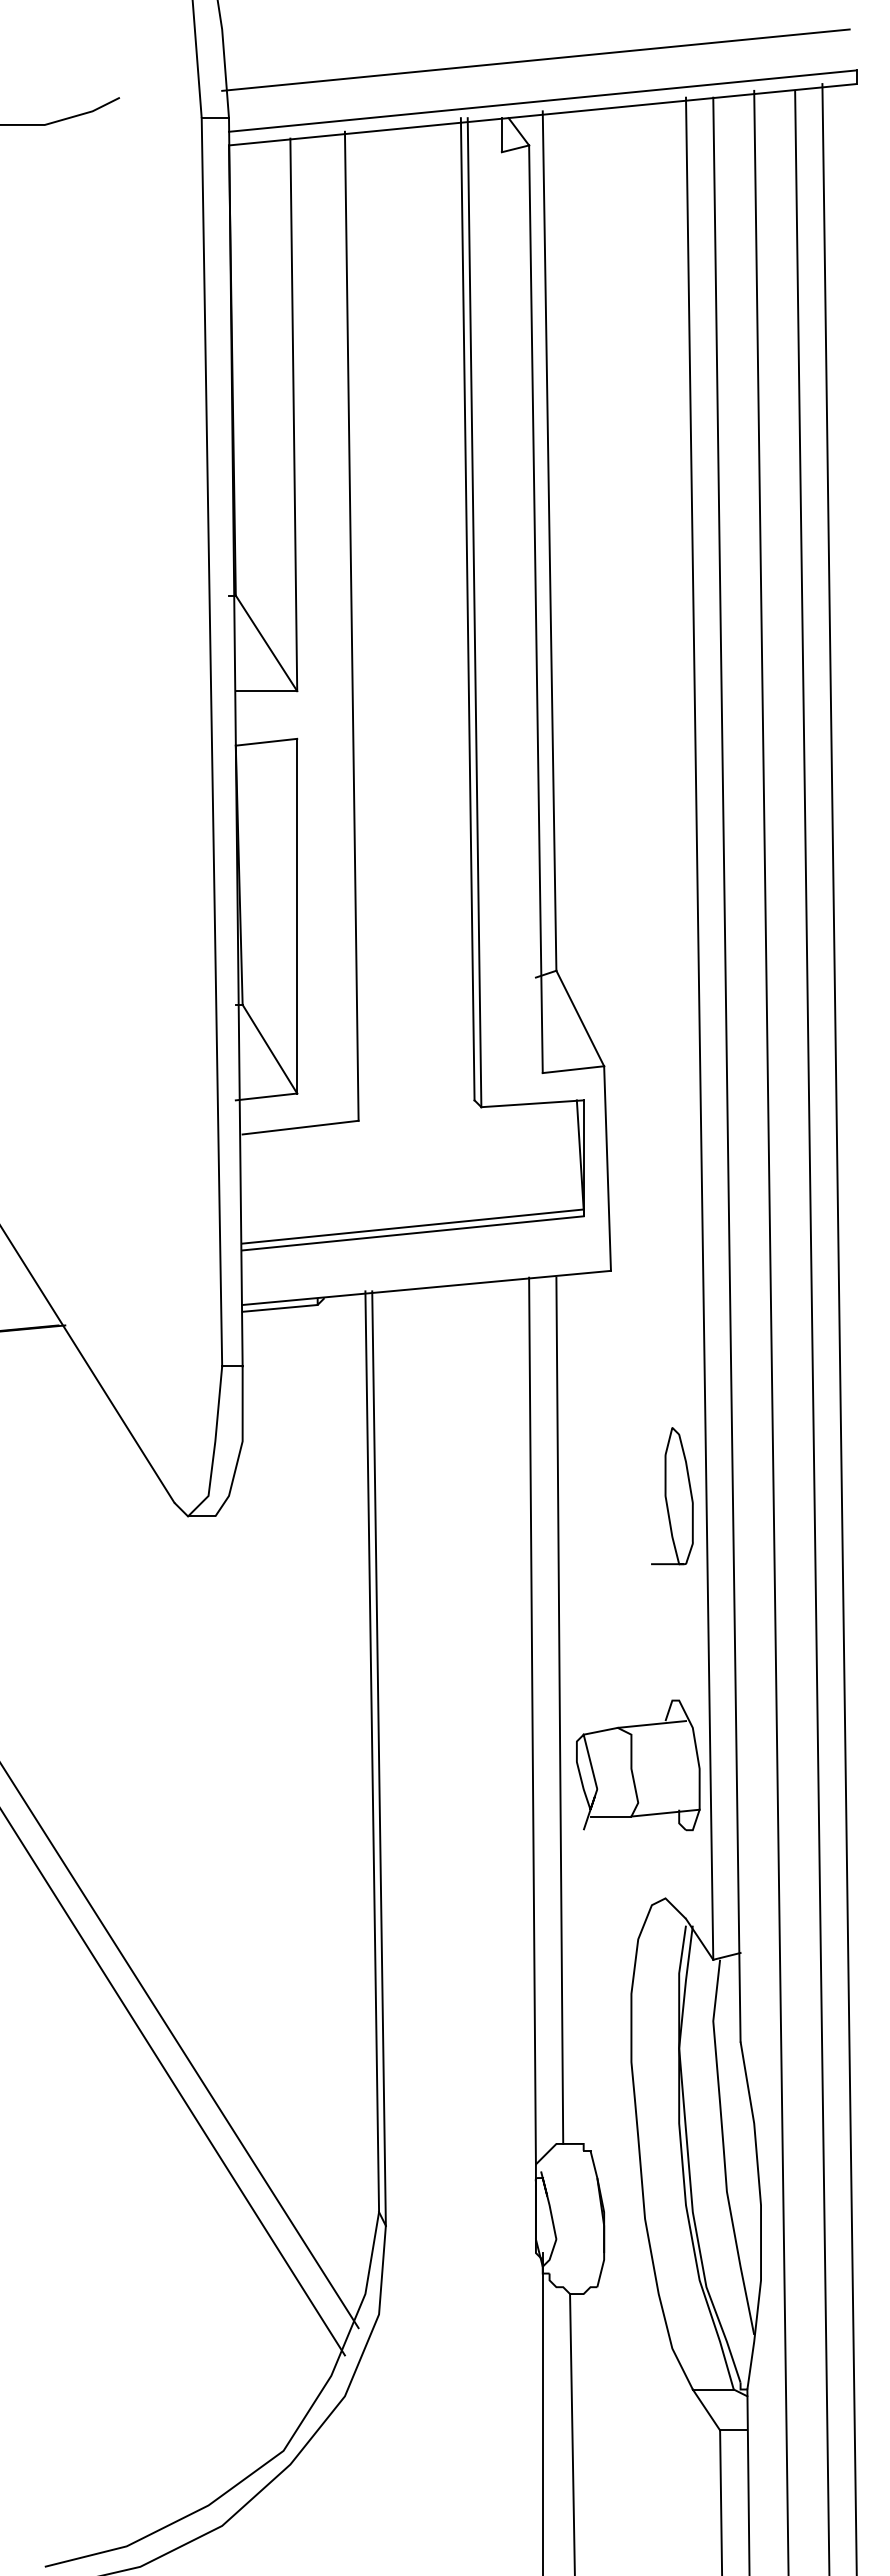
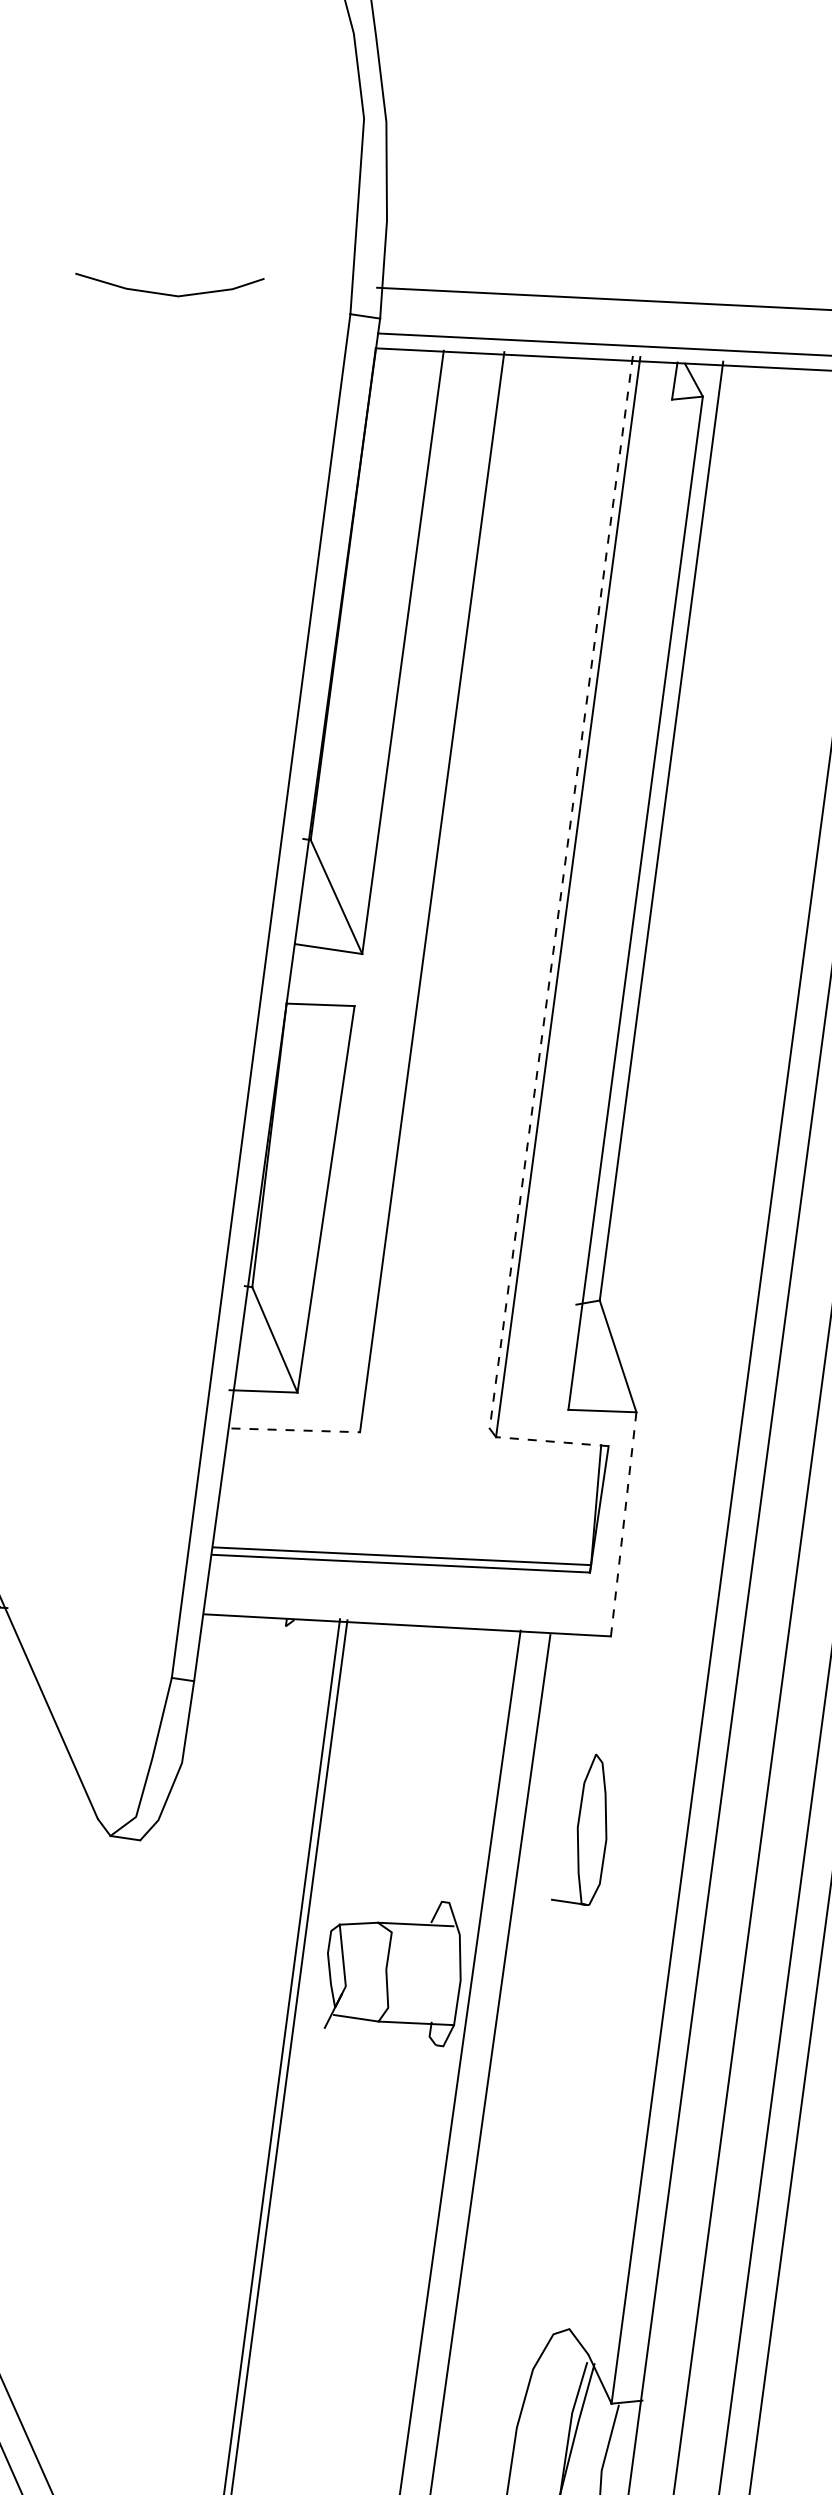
line: (467, 609) -> (561, 892), solid -> dashed
line: (532, 1103) -> (552, 1441), solid -> dashed
line: (301, 1127) -> (296, 1430), solid -> dashed
line: (607, 1169) -> (623, 1525), solid -> dashed
line: (279, 1307) -> (243, 1622), removed
part: (672, 1496) -> (585, 1829), moved
part: (638, 1765) -> (394, 1967), moved

